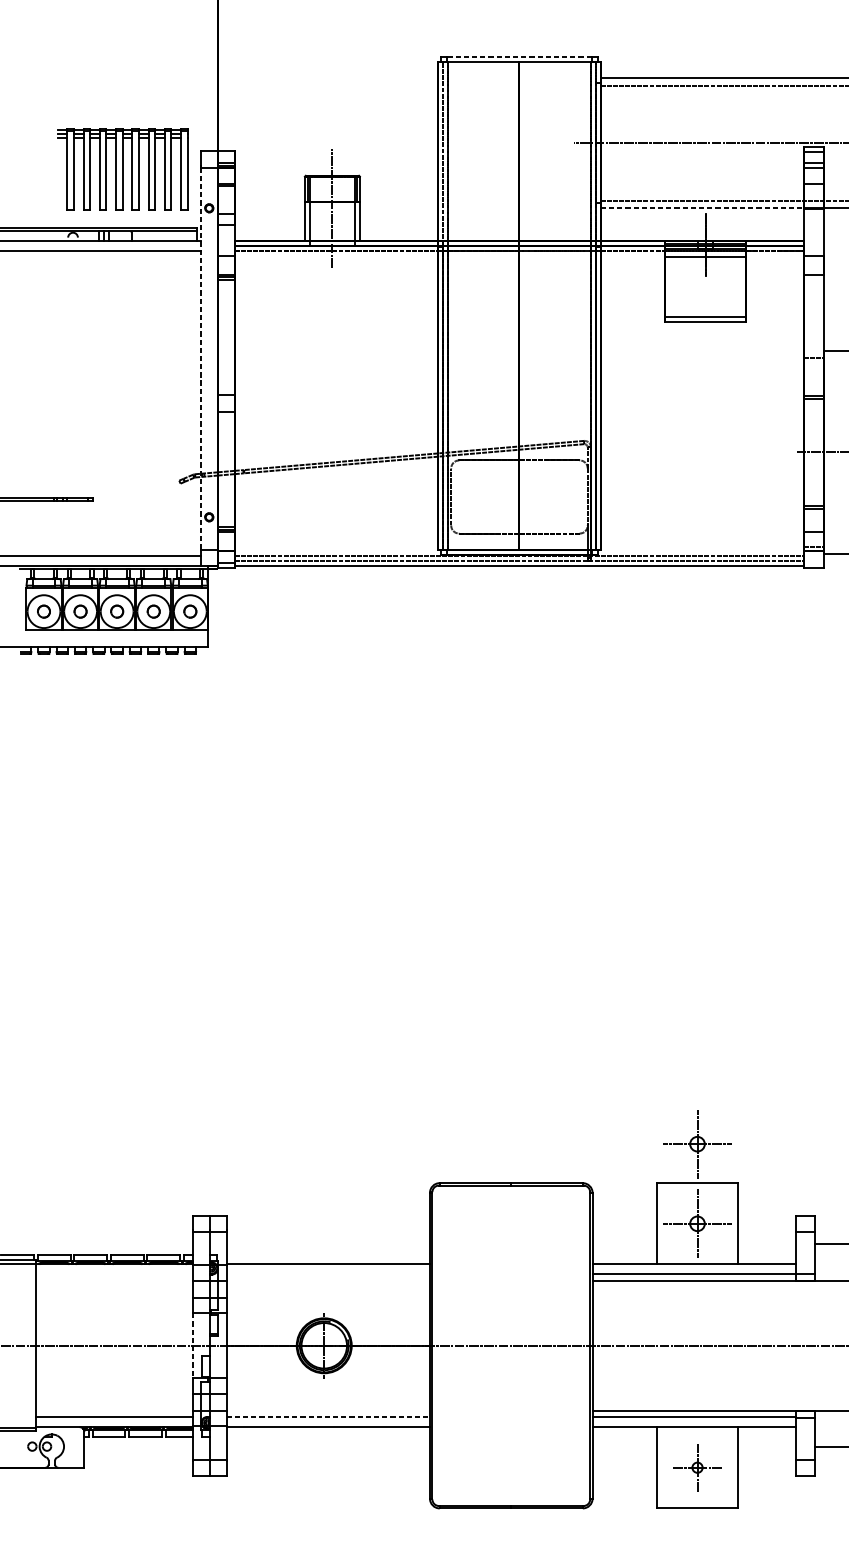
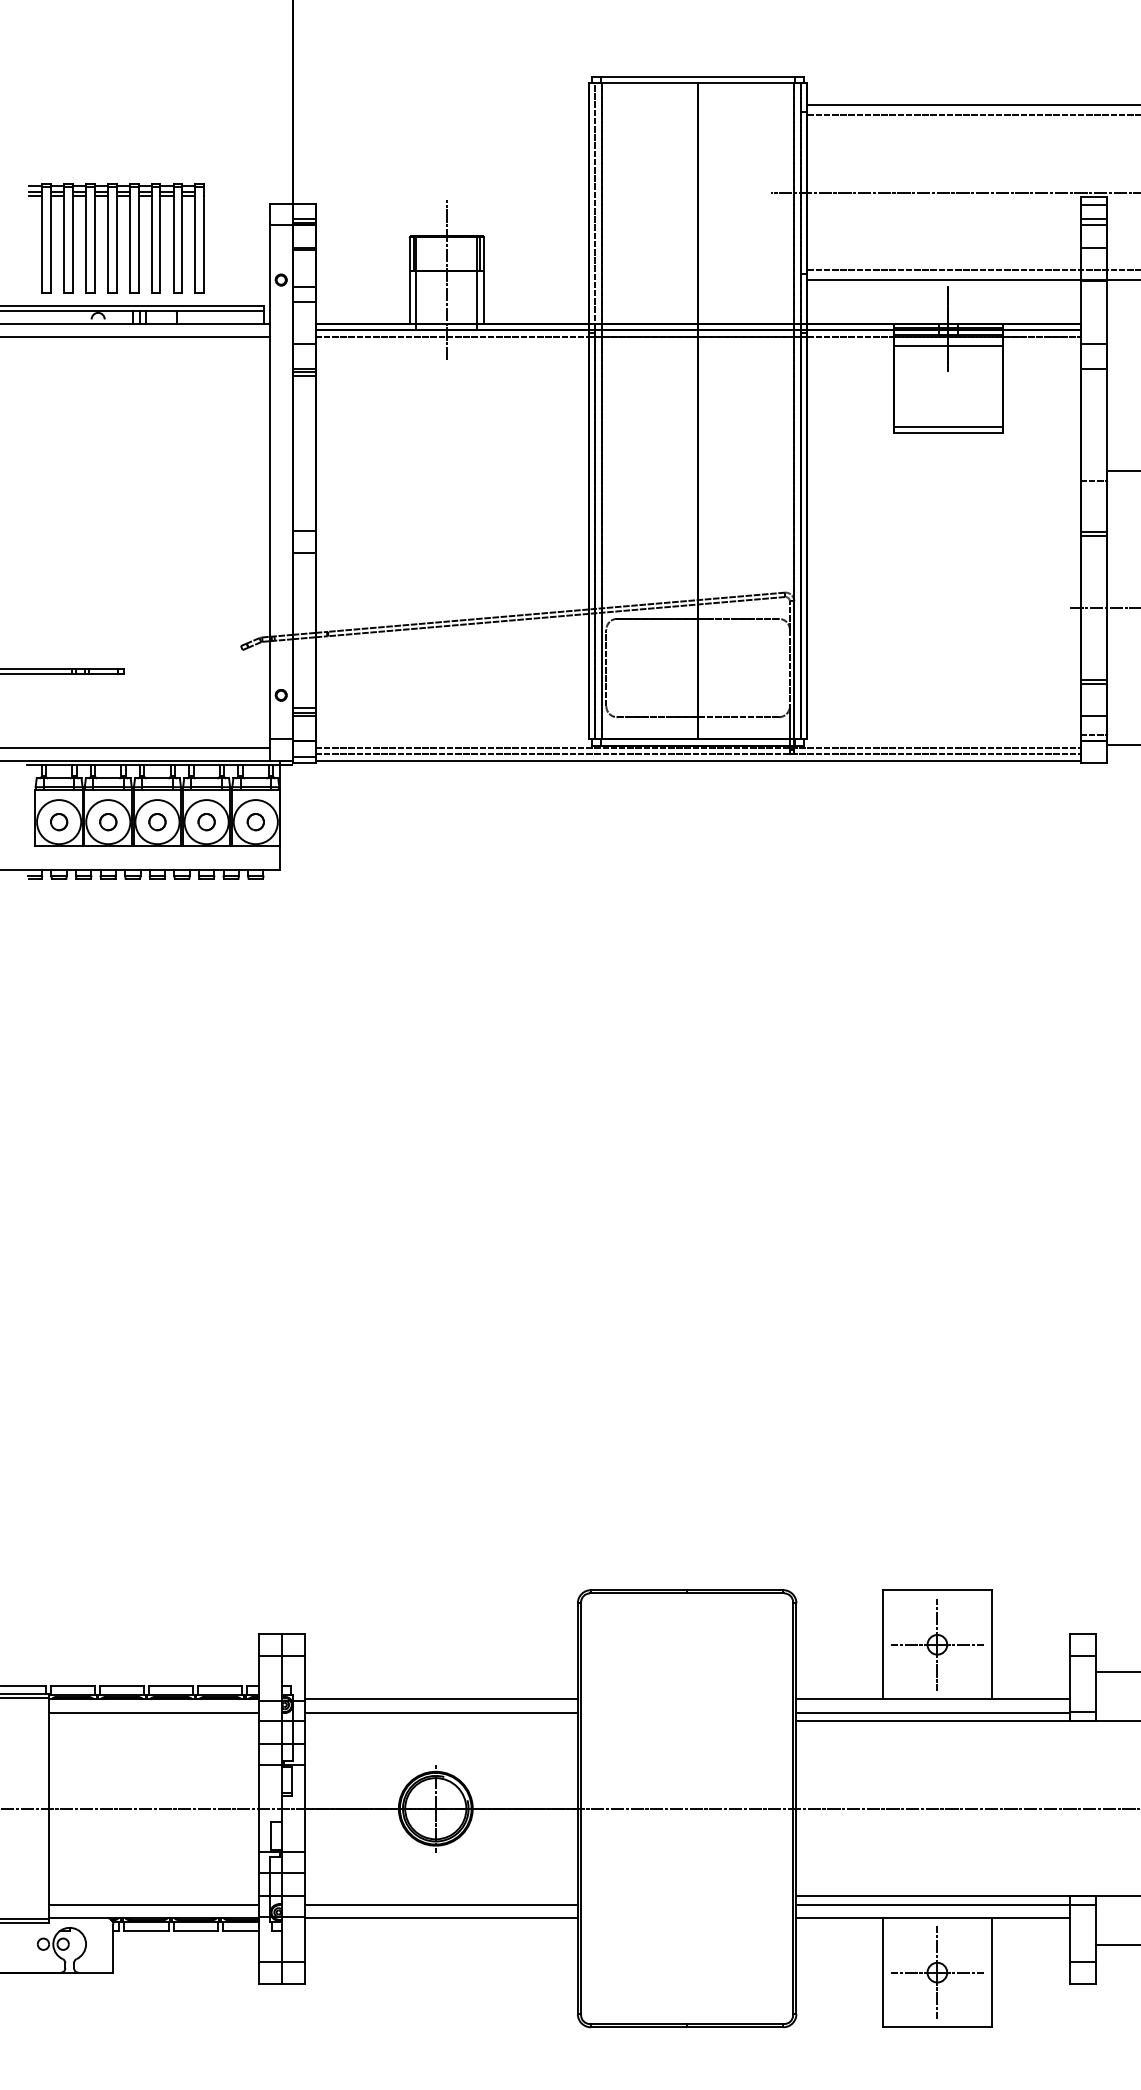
line: (519, 56) -> (697, 76), dashed -> solid
part: (122, 169) -> (116, 238), moved
line: (702, 208) -> (944, 280), dashed -> solid
line: (200, 358) -> (269, 482), dashed -> solid
part: (697, 1143) -> (937, 1537), removed
line: (114, 1274) -> (153, 1712), added
line: (327, 1274) -> (440, 1712), added
line: (192, 1345) -> (258, 1808), dashed -> solid
line: (328, 1417) -> (441, 1904), dashed -> solid
part: (697, 1467) -> (937, 1972), size x1.43

